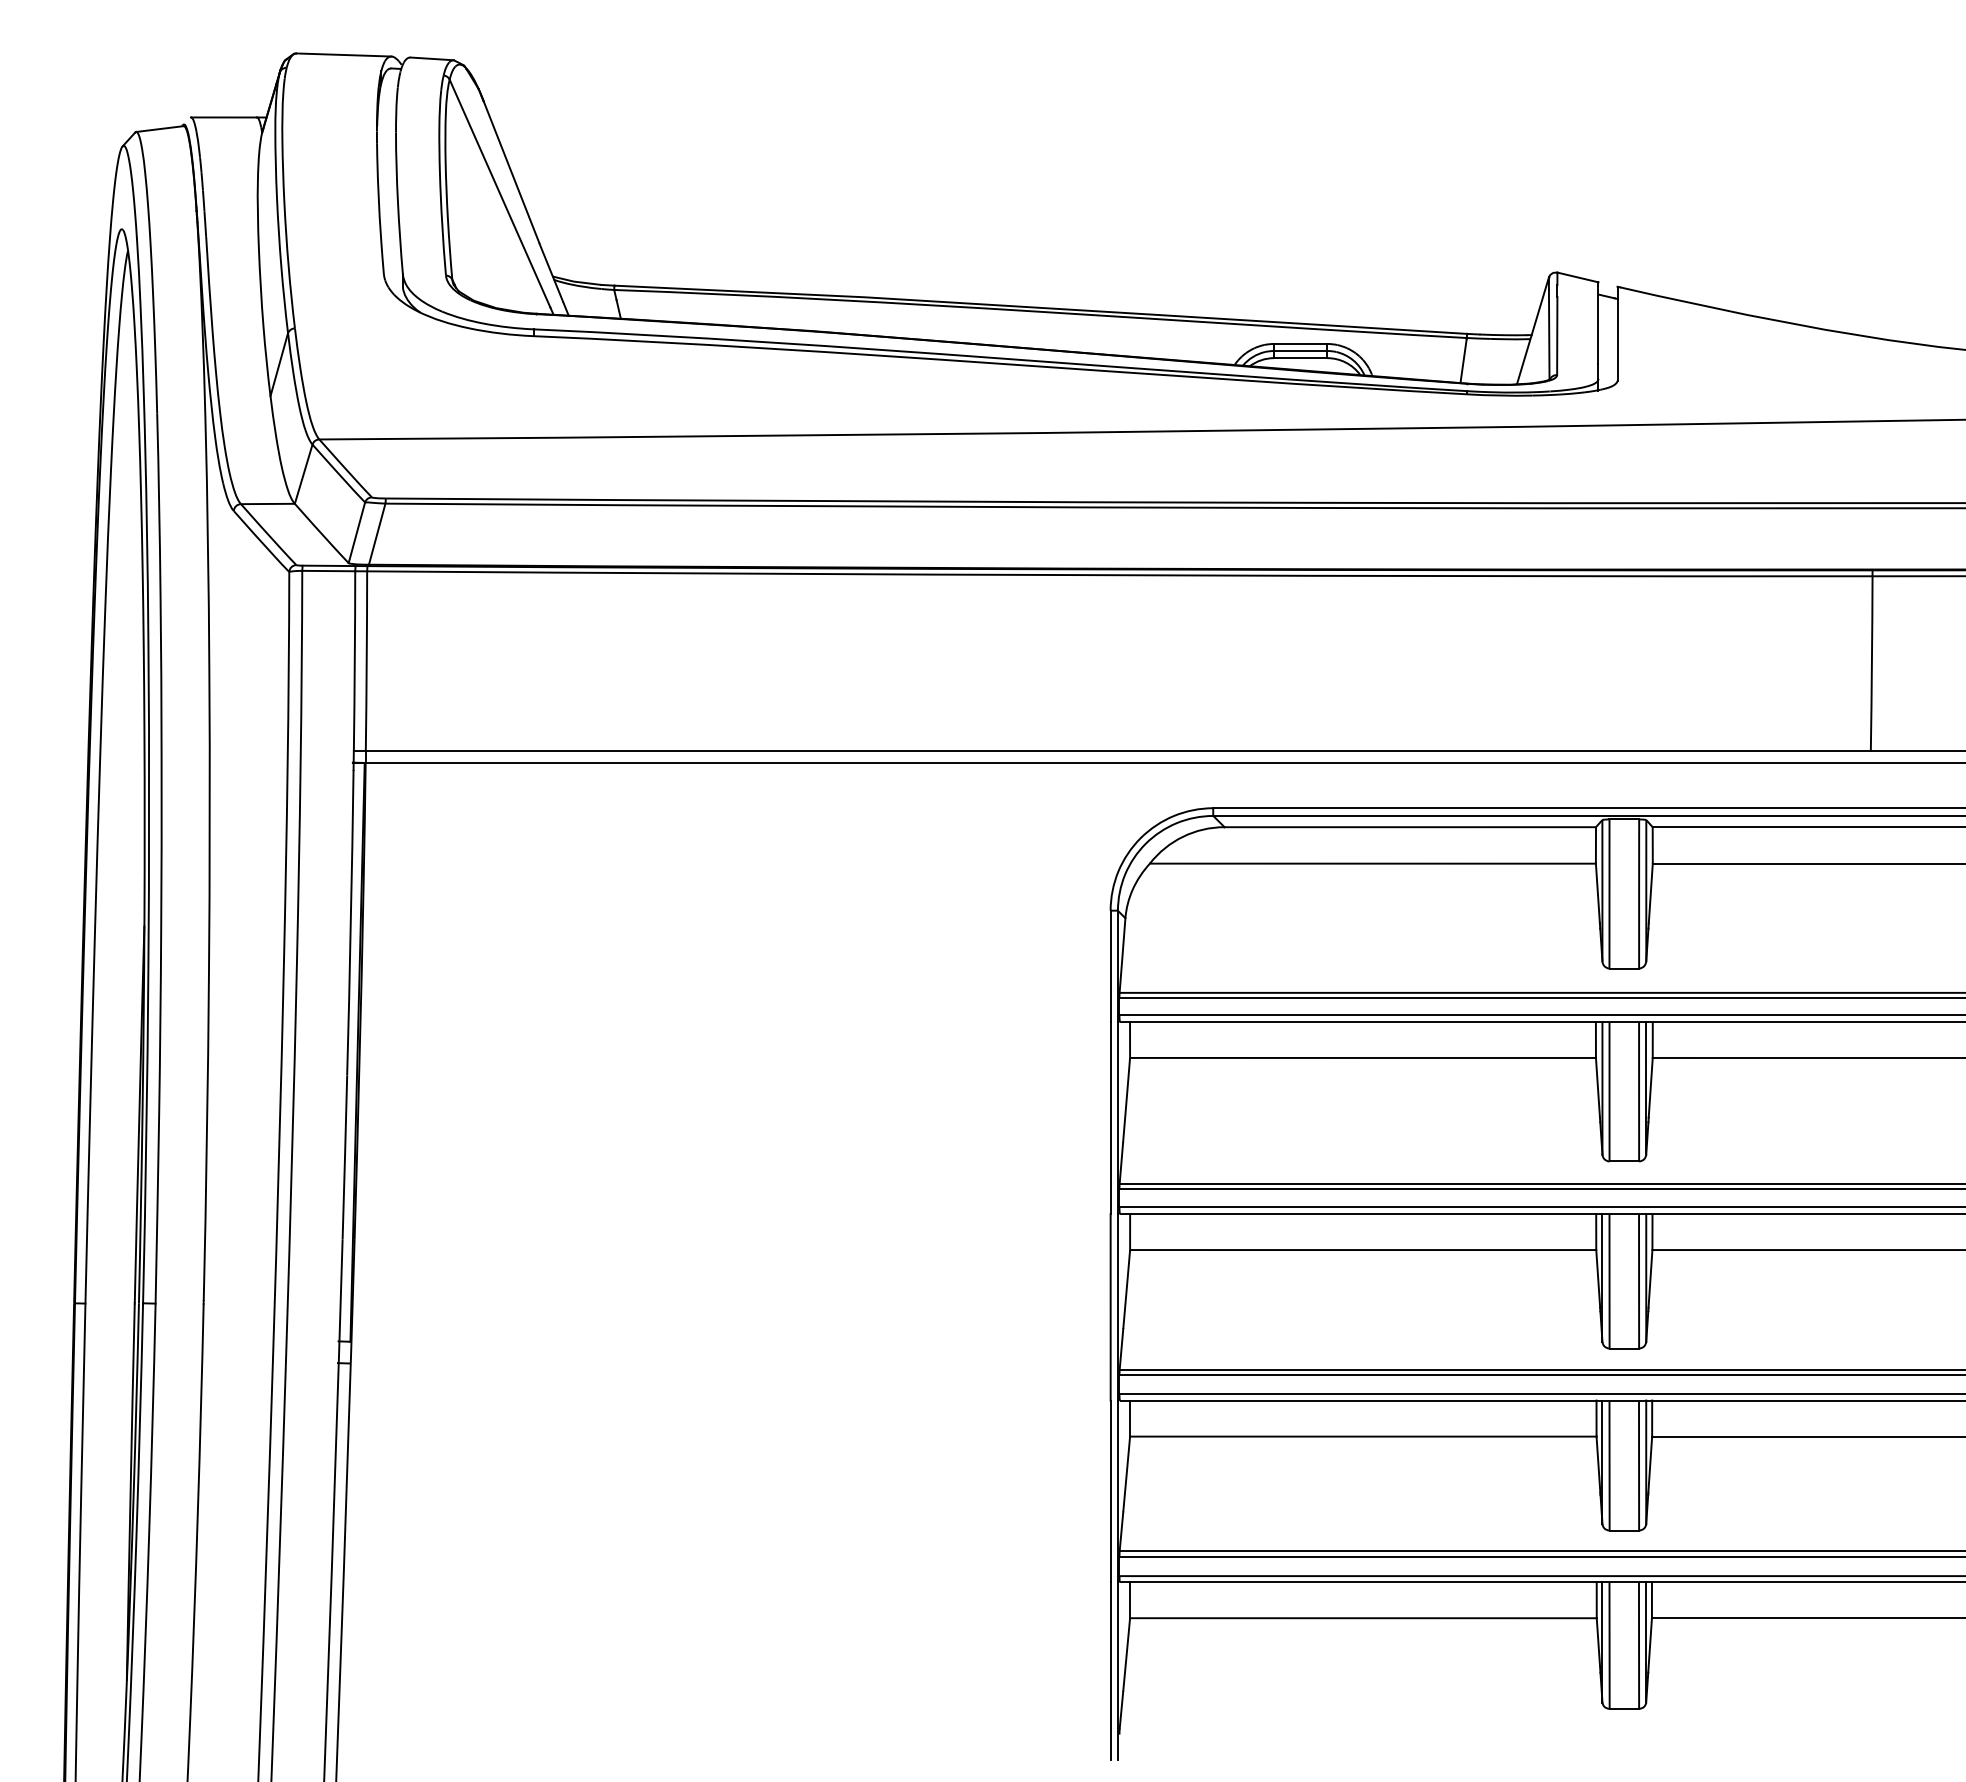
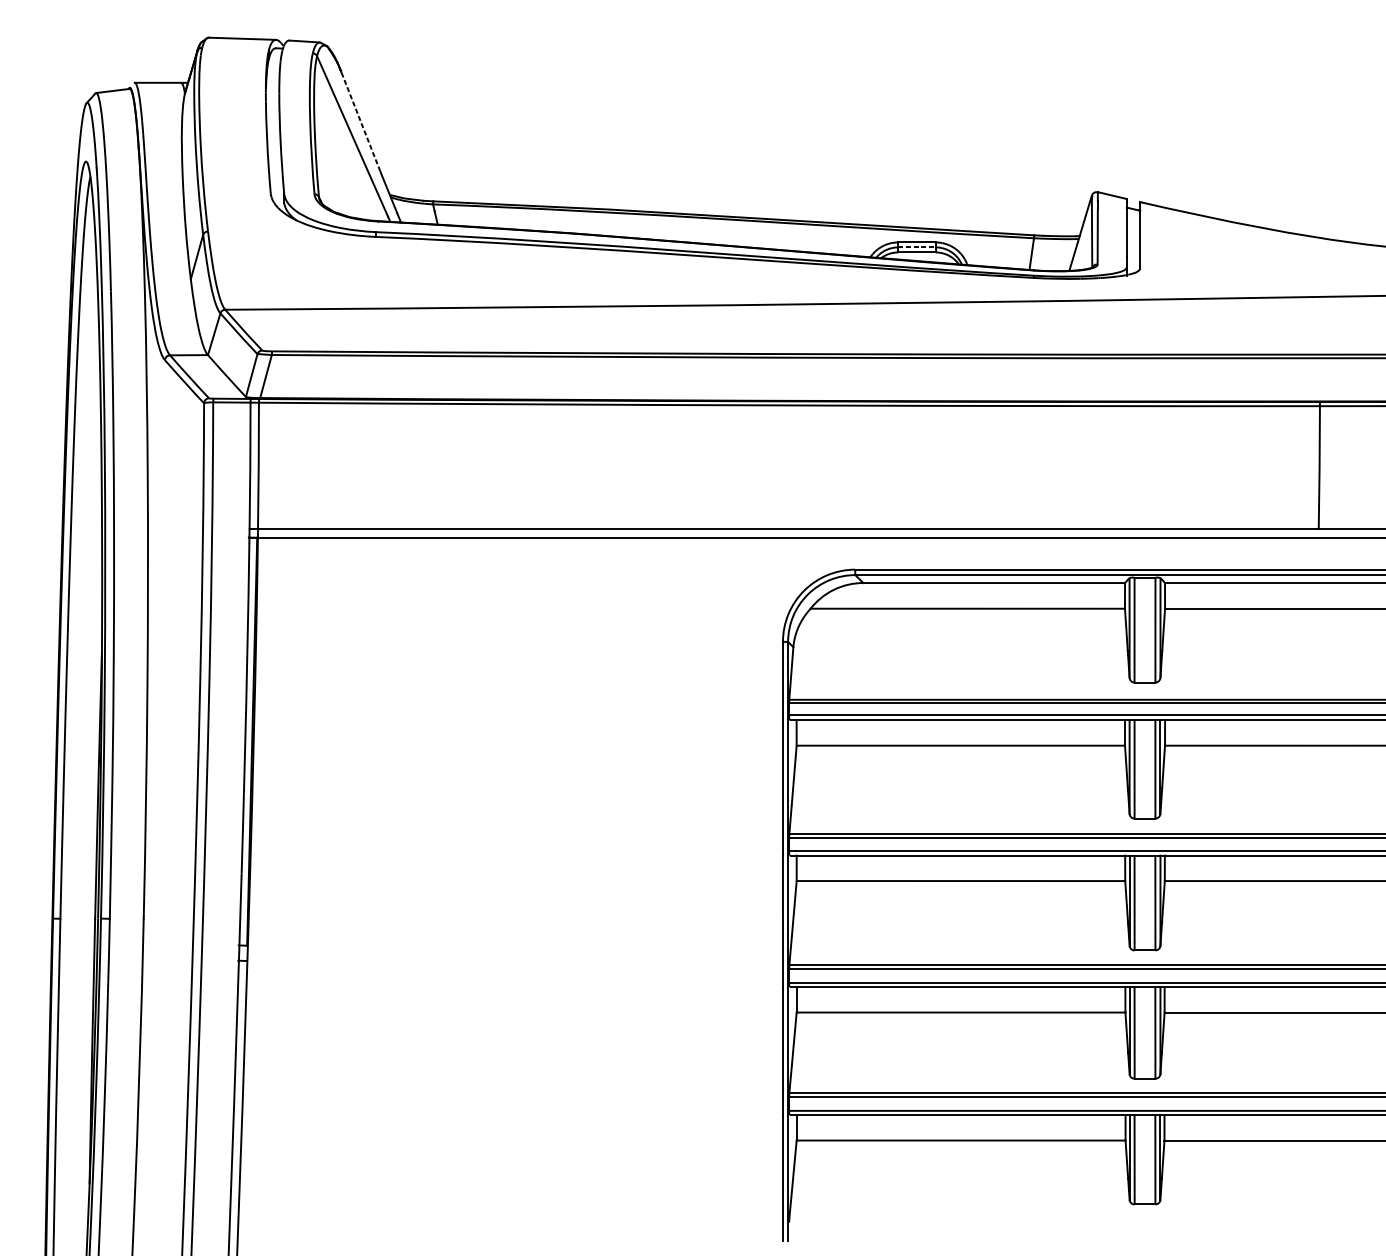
line: (511, 172) -> (360, 121), solid -> dashed
line: (1300, 351) -> (916, 247), solid -> dashed

